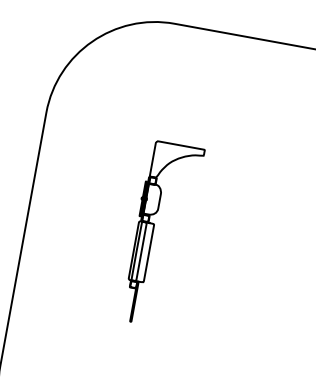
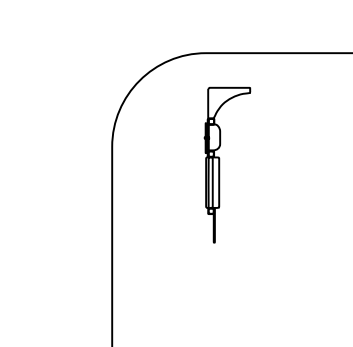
part: (154, 232) -> (220, 164), moved

